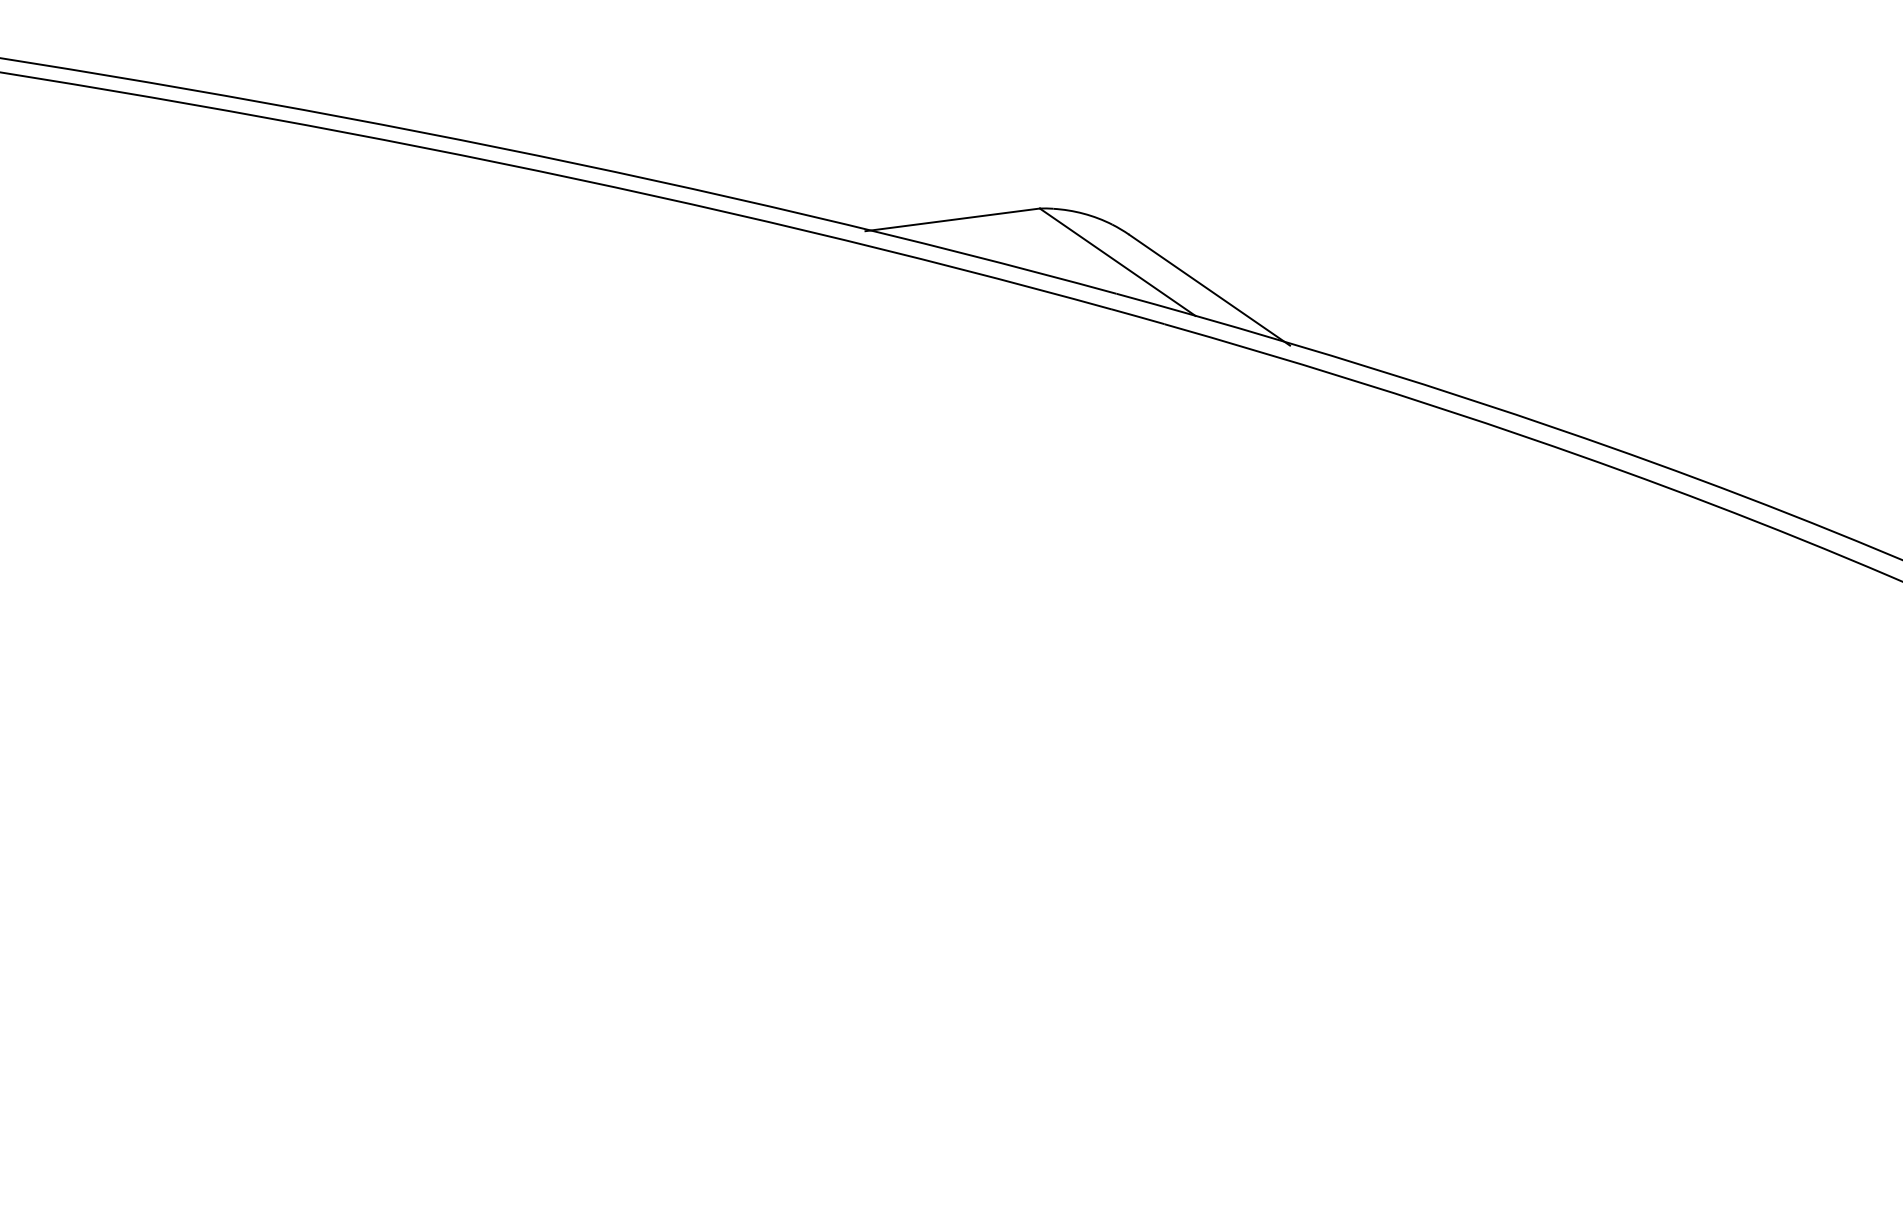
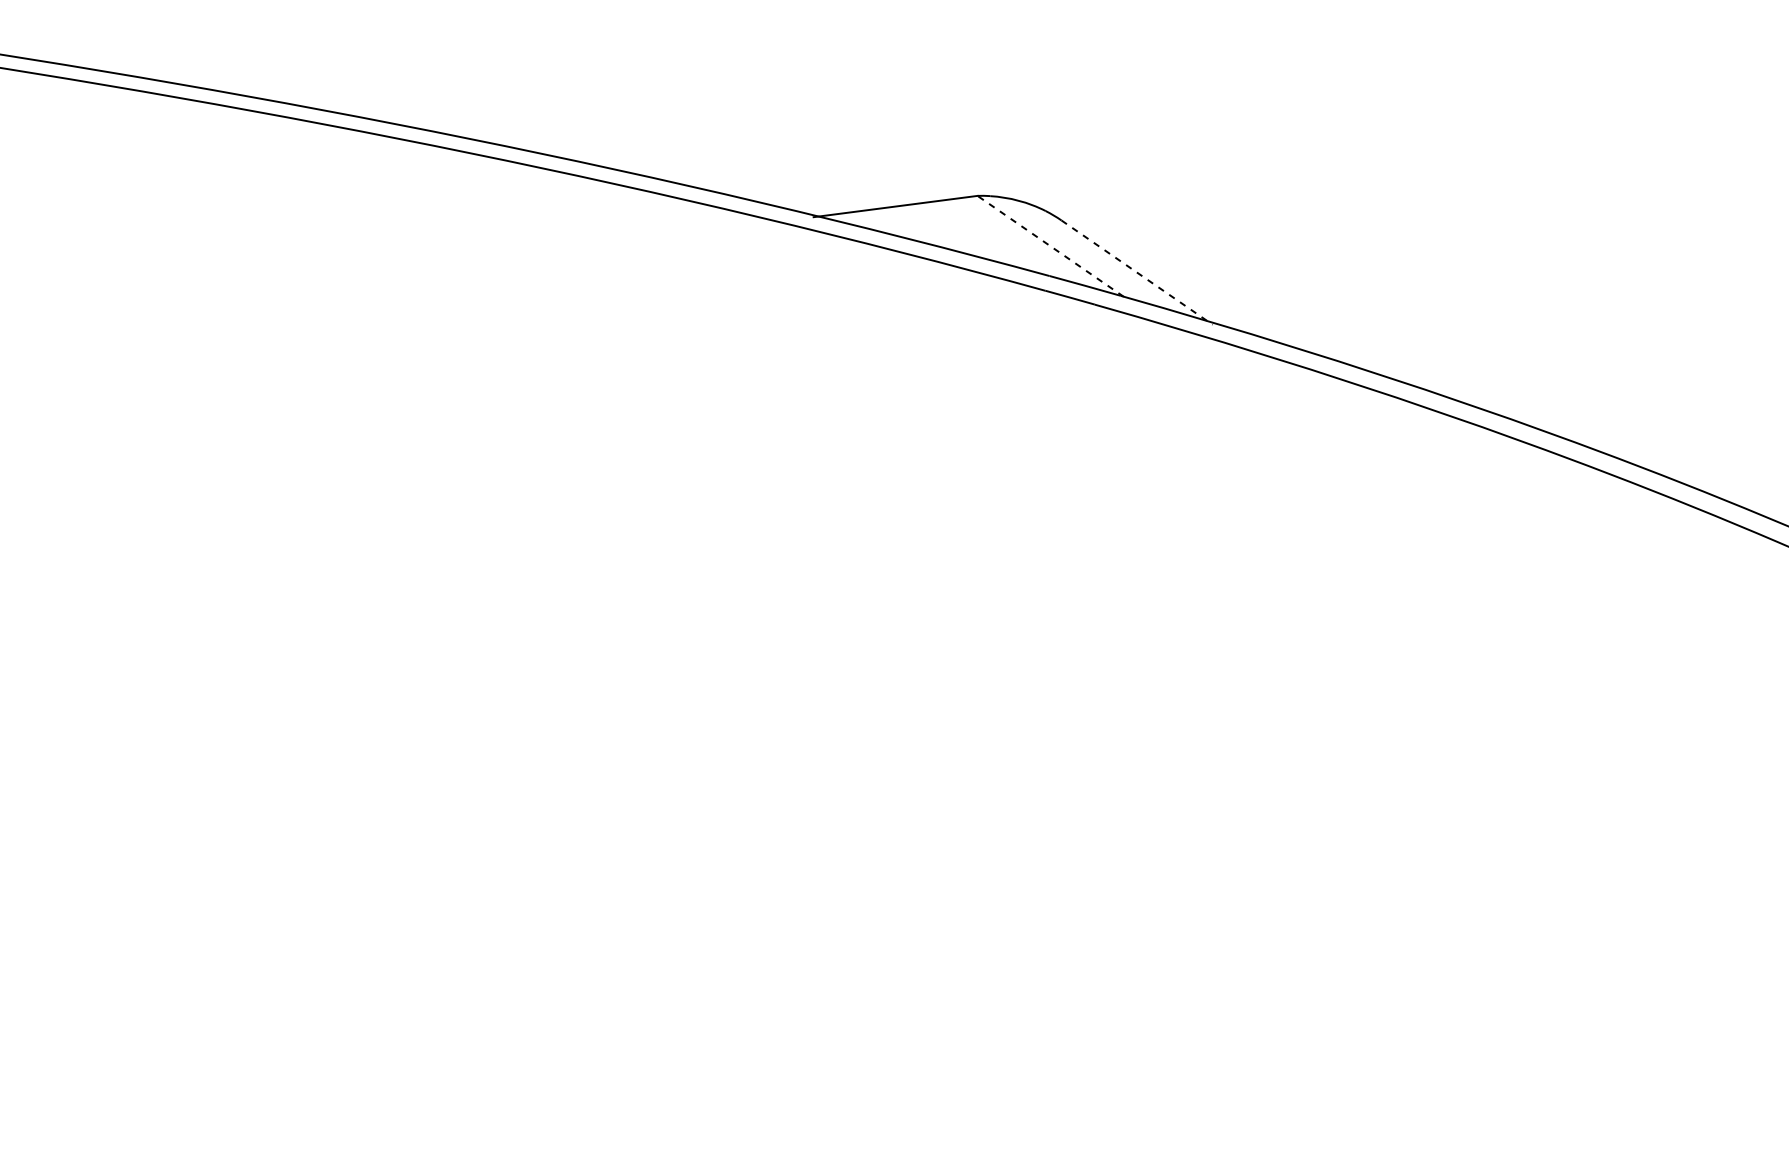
line: (1117, 262) -> (1050, 246), solid -> dashed
line: (1209, 290) -> (1137, 272), solid -> dashed

